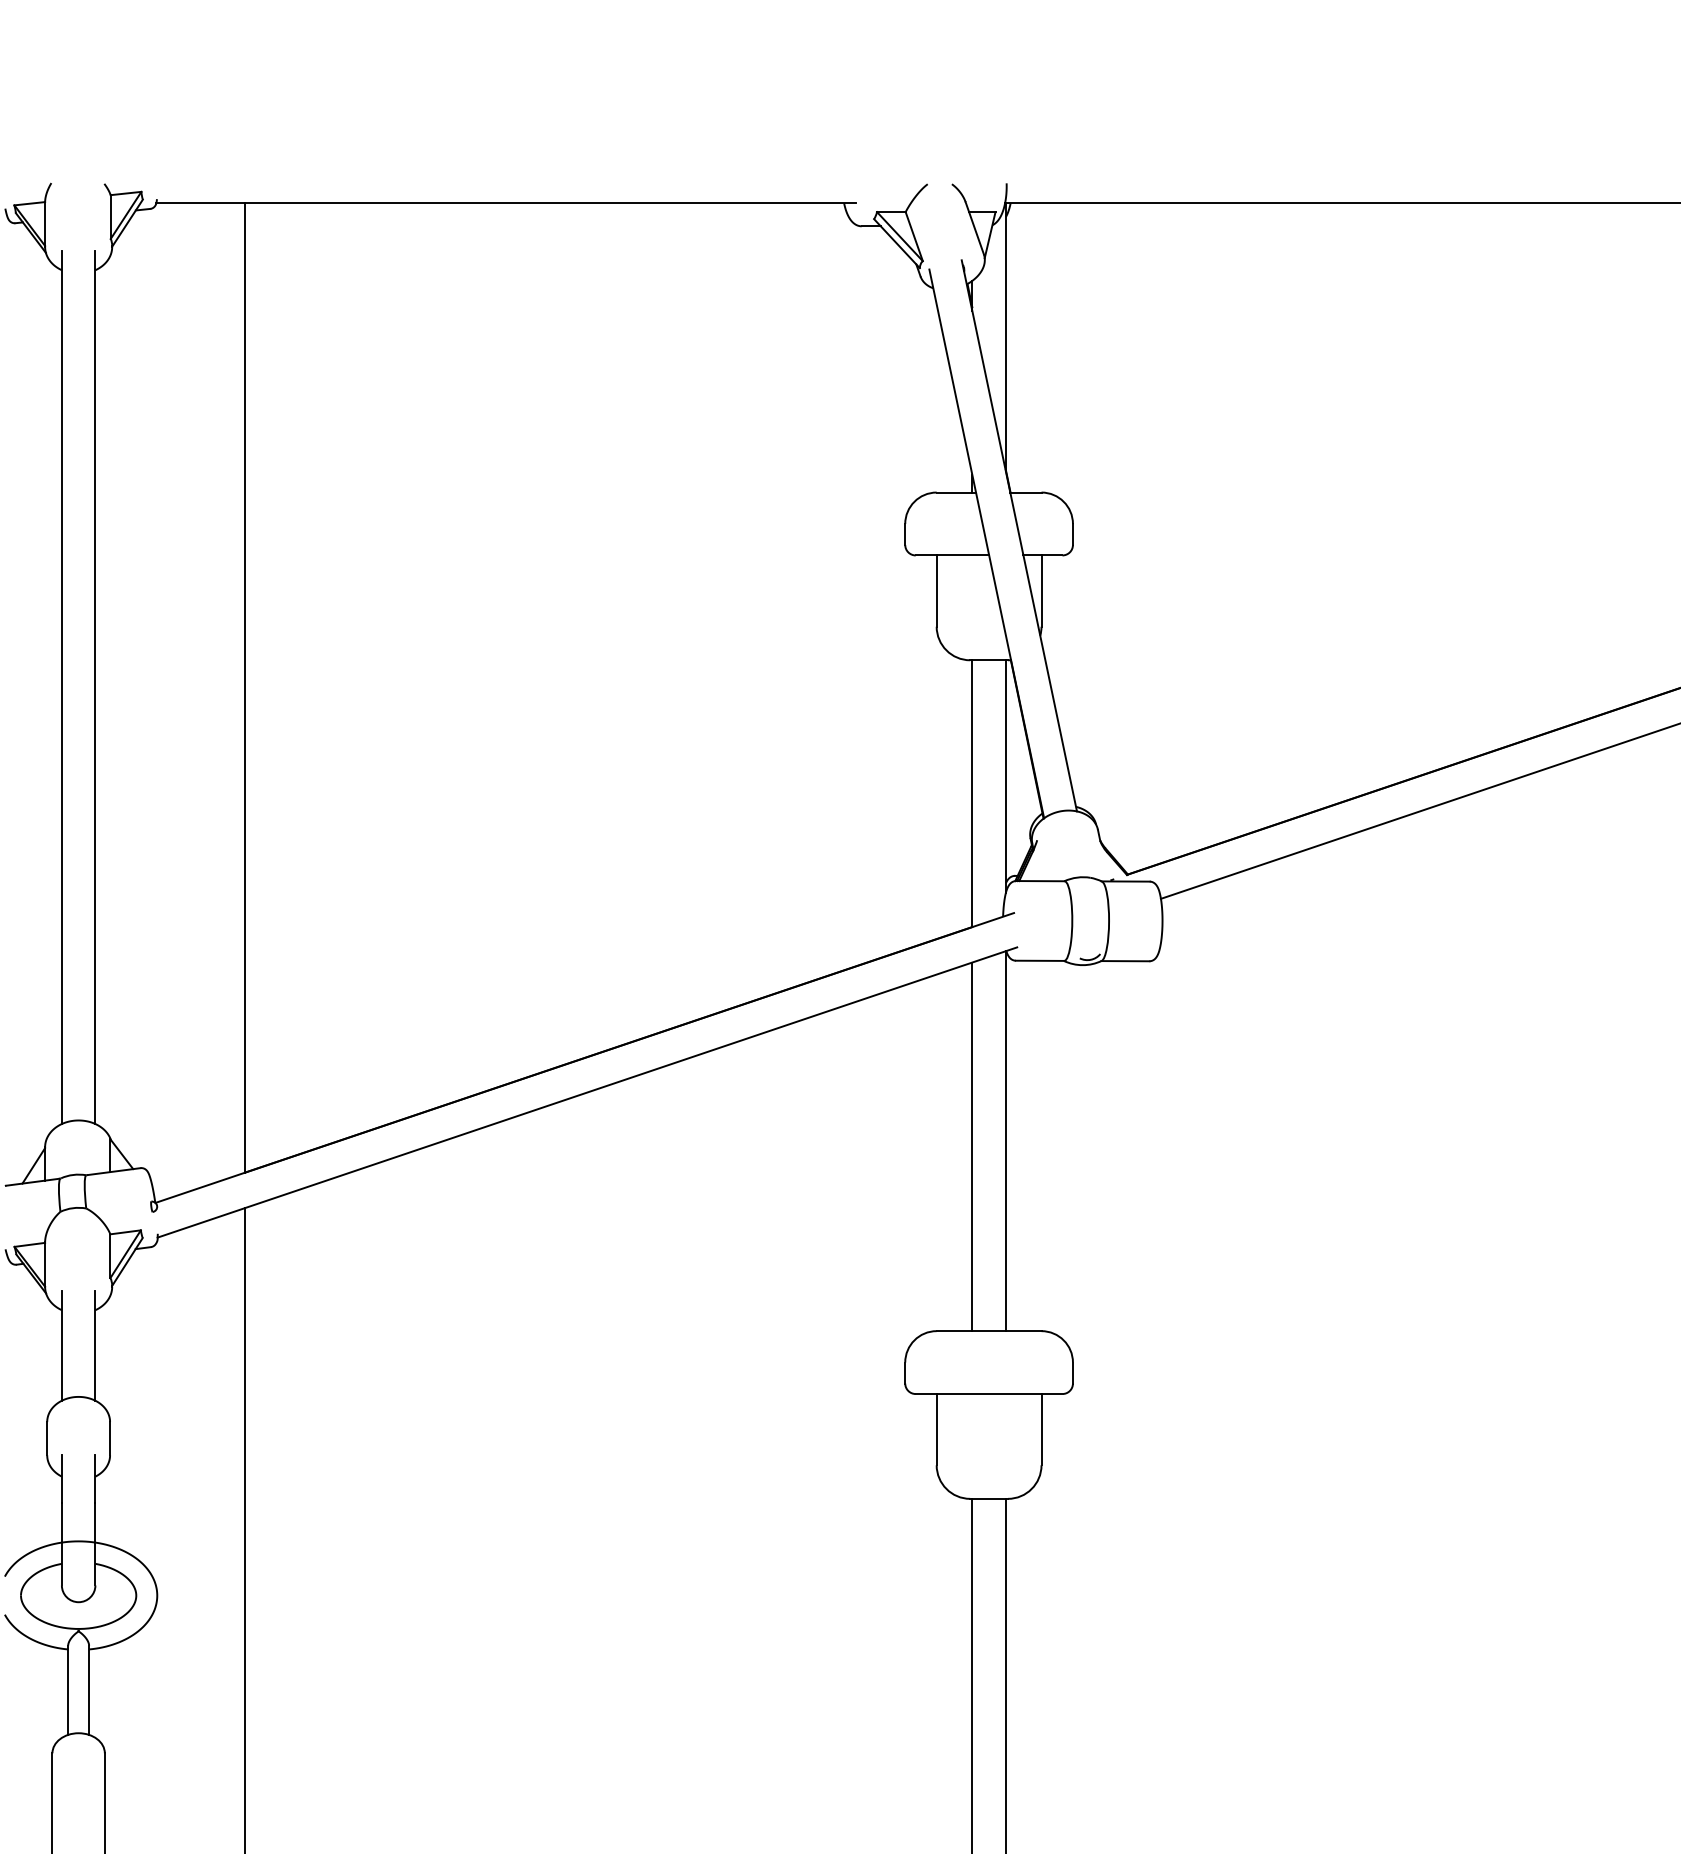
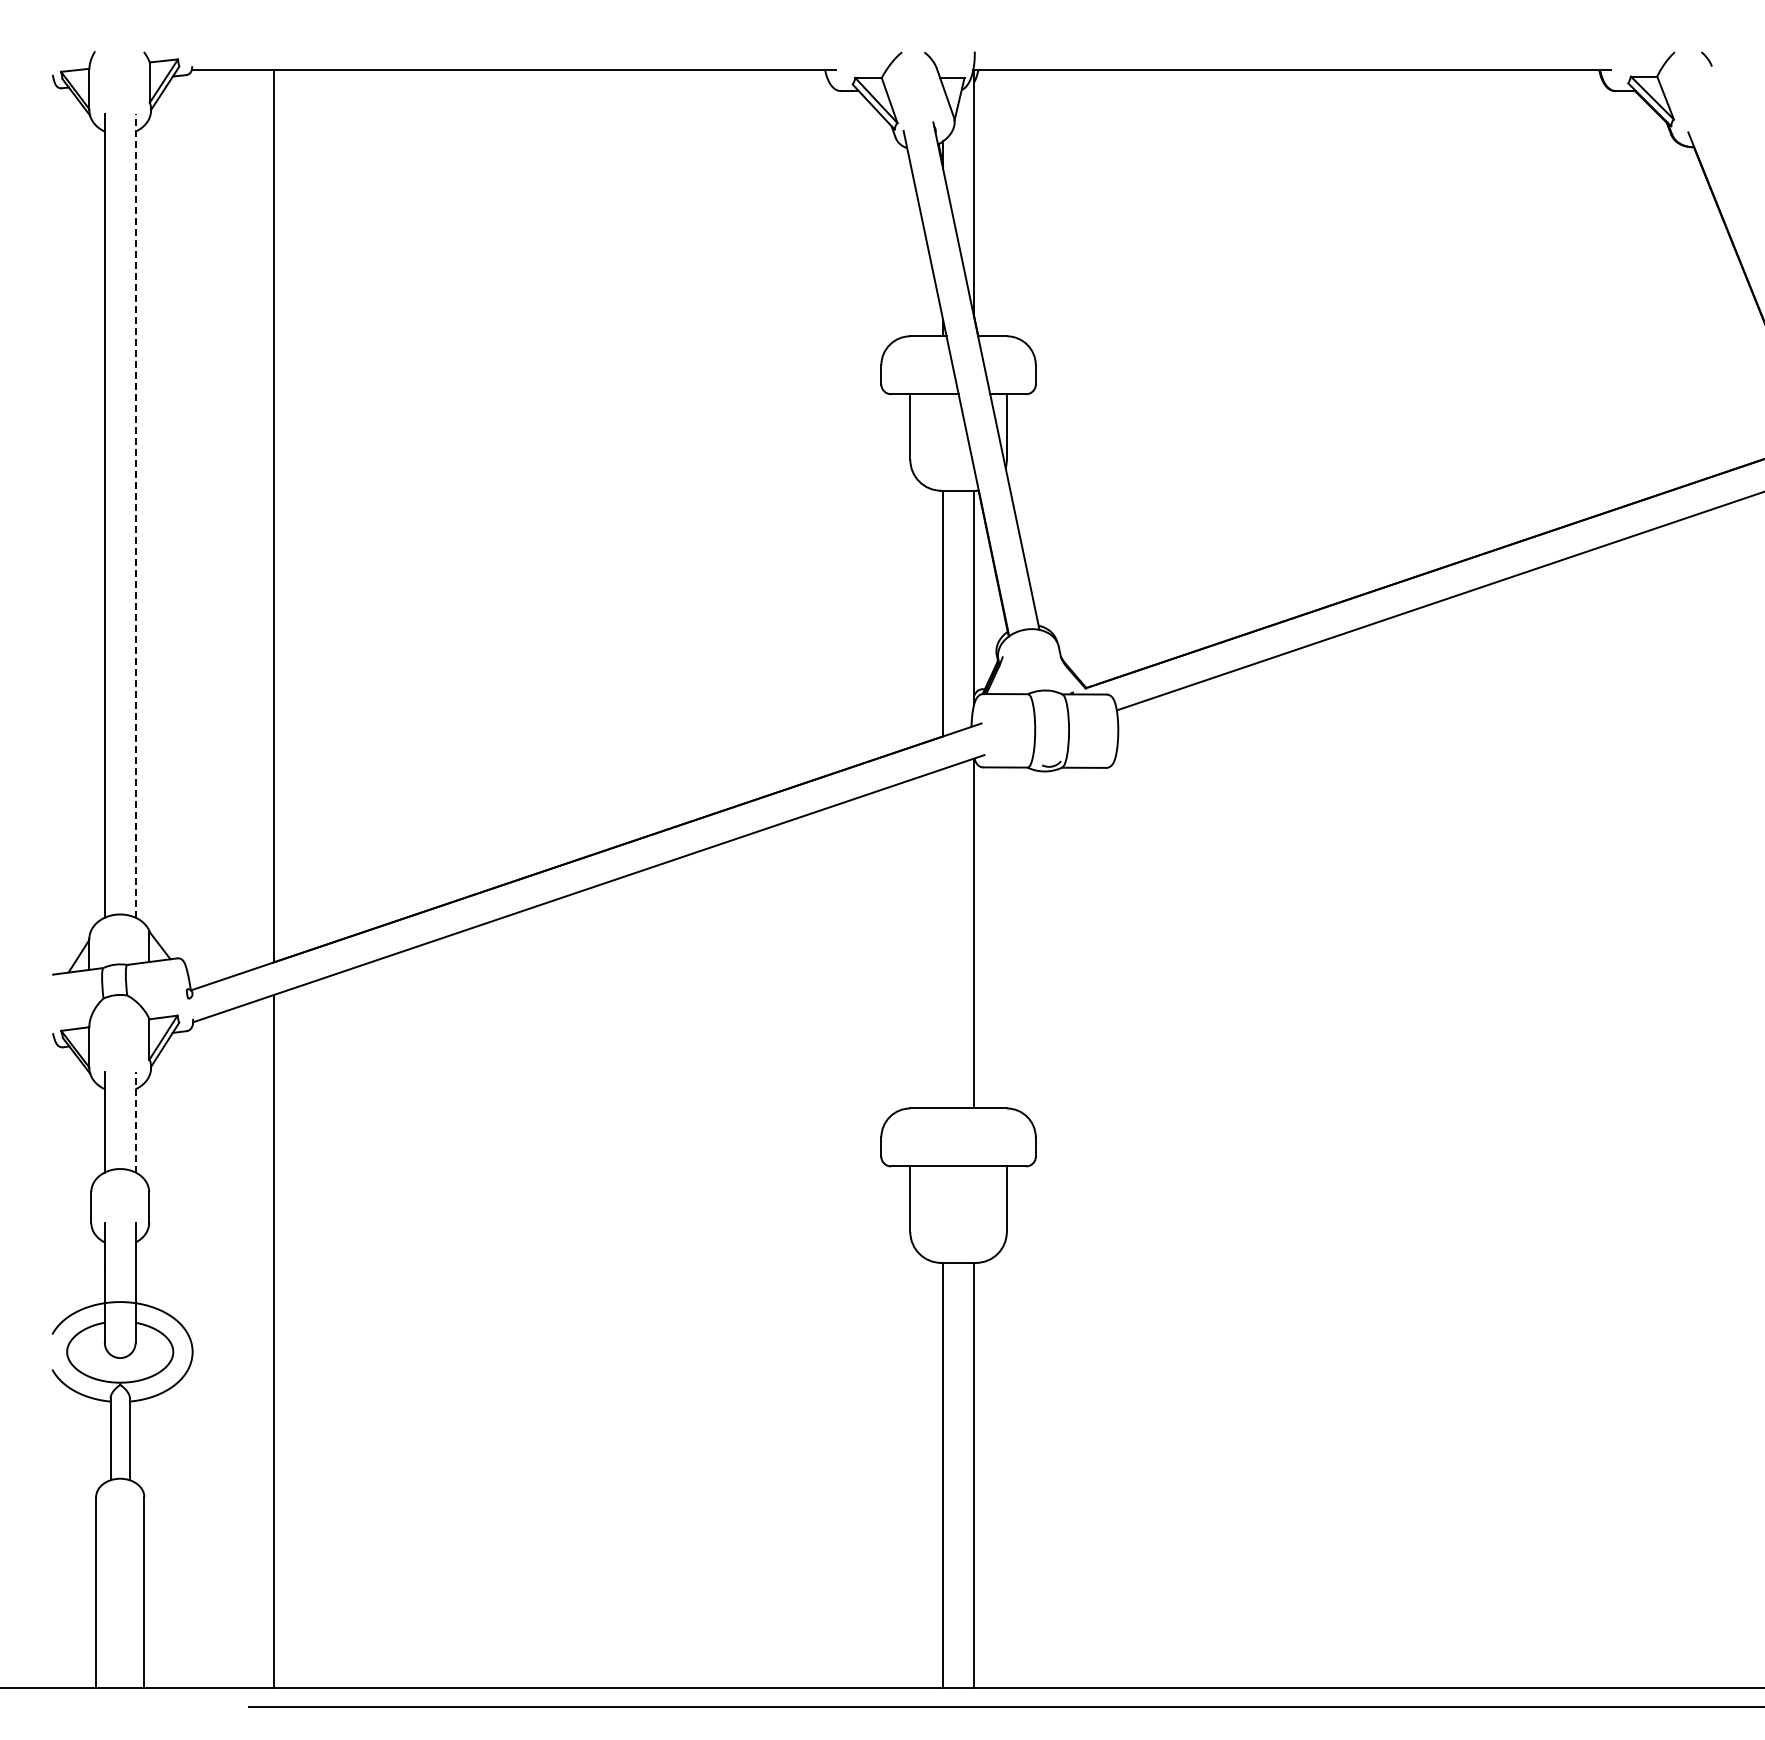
line: (95, 687) -> (135, 515), solid -> dashed
line: (972, 1146) -> (943, 938), removed
line: (95, 1345) -> (135, 1121), solid -> dashed

